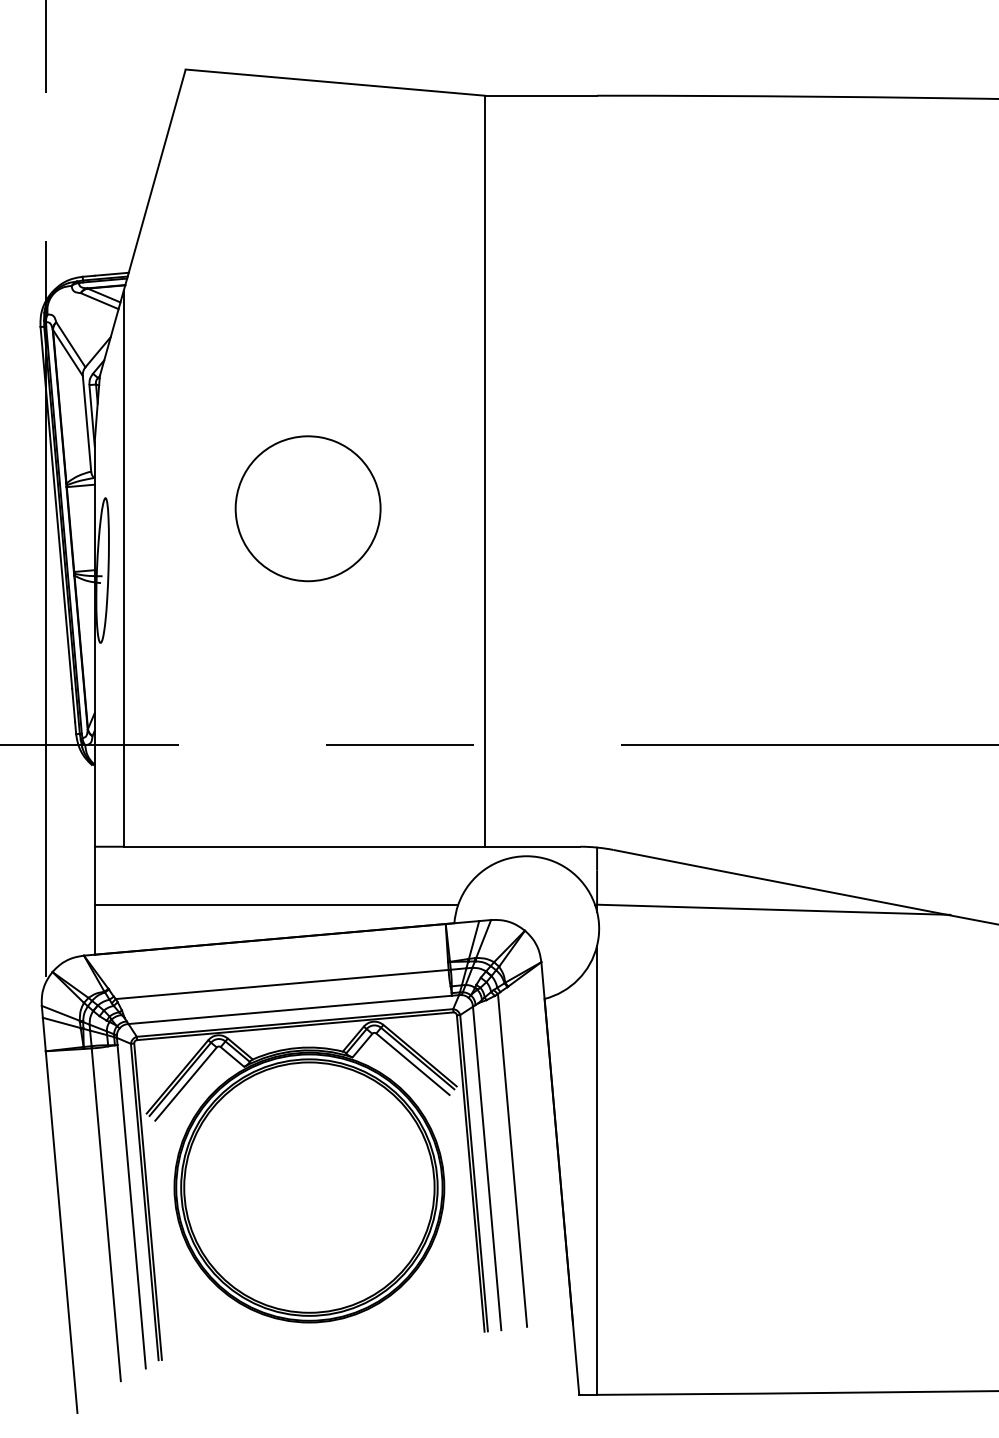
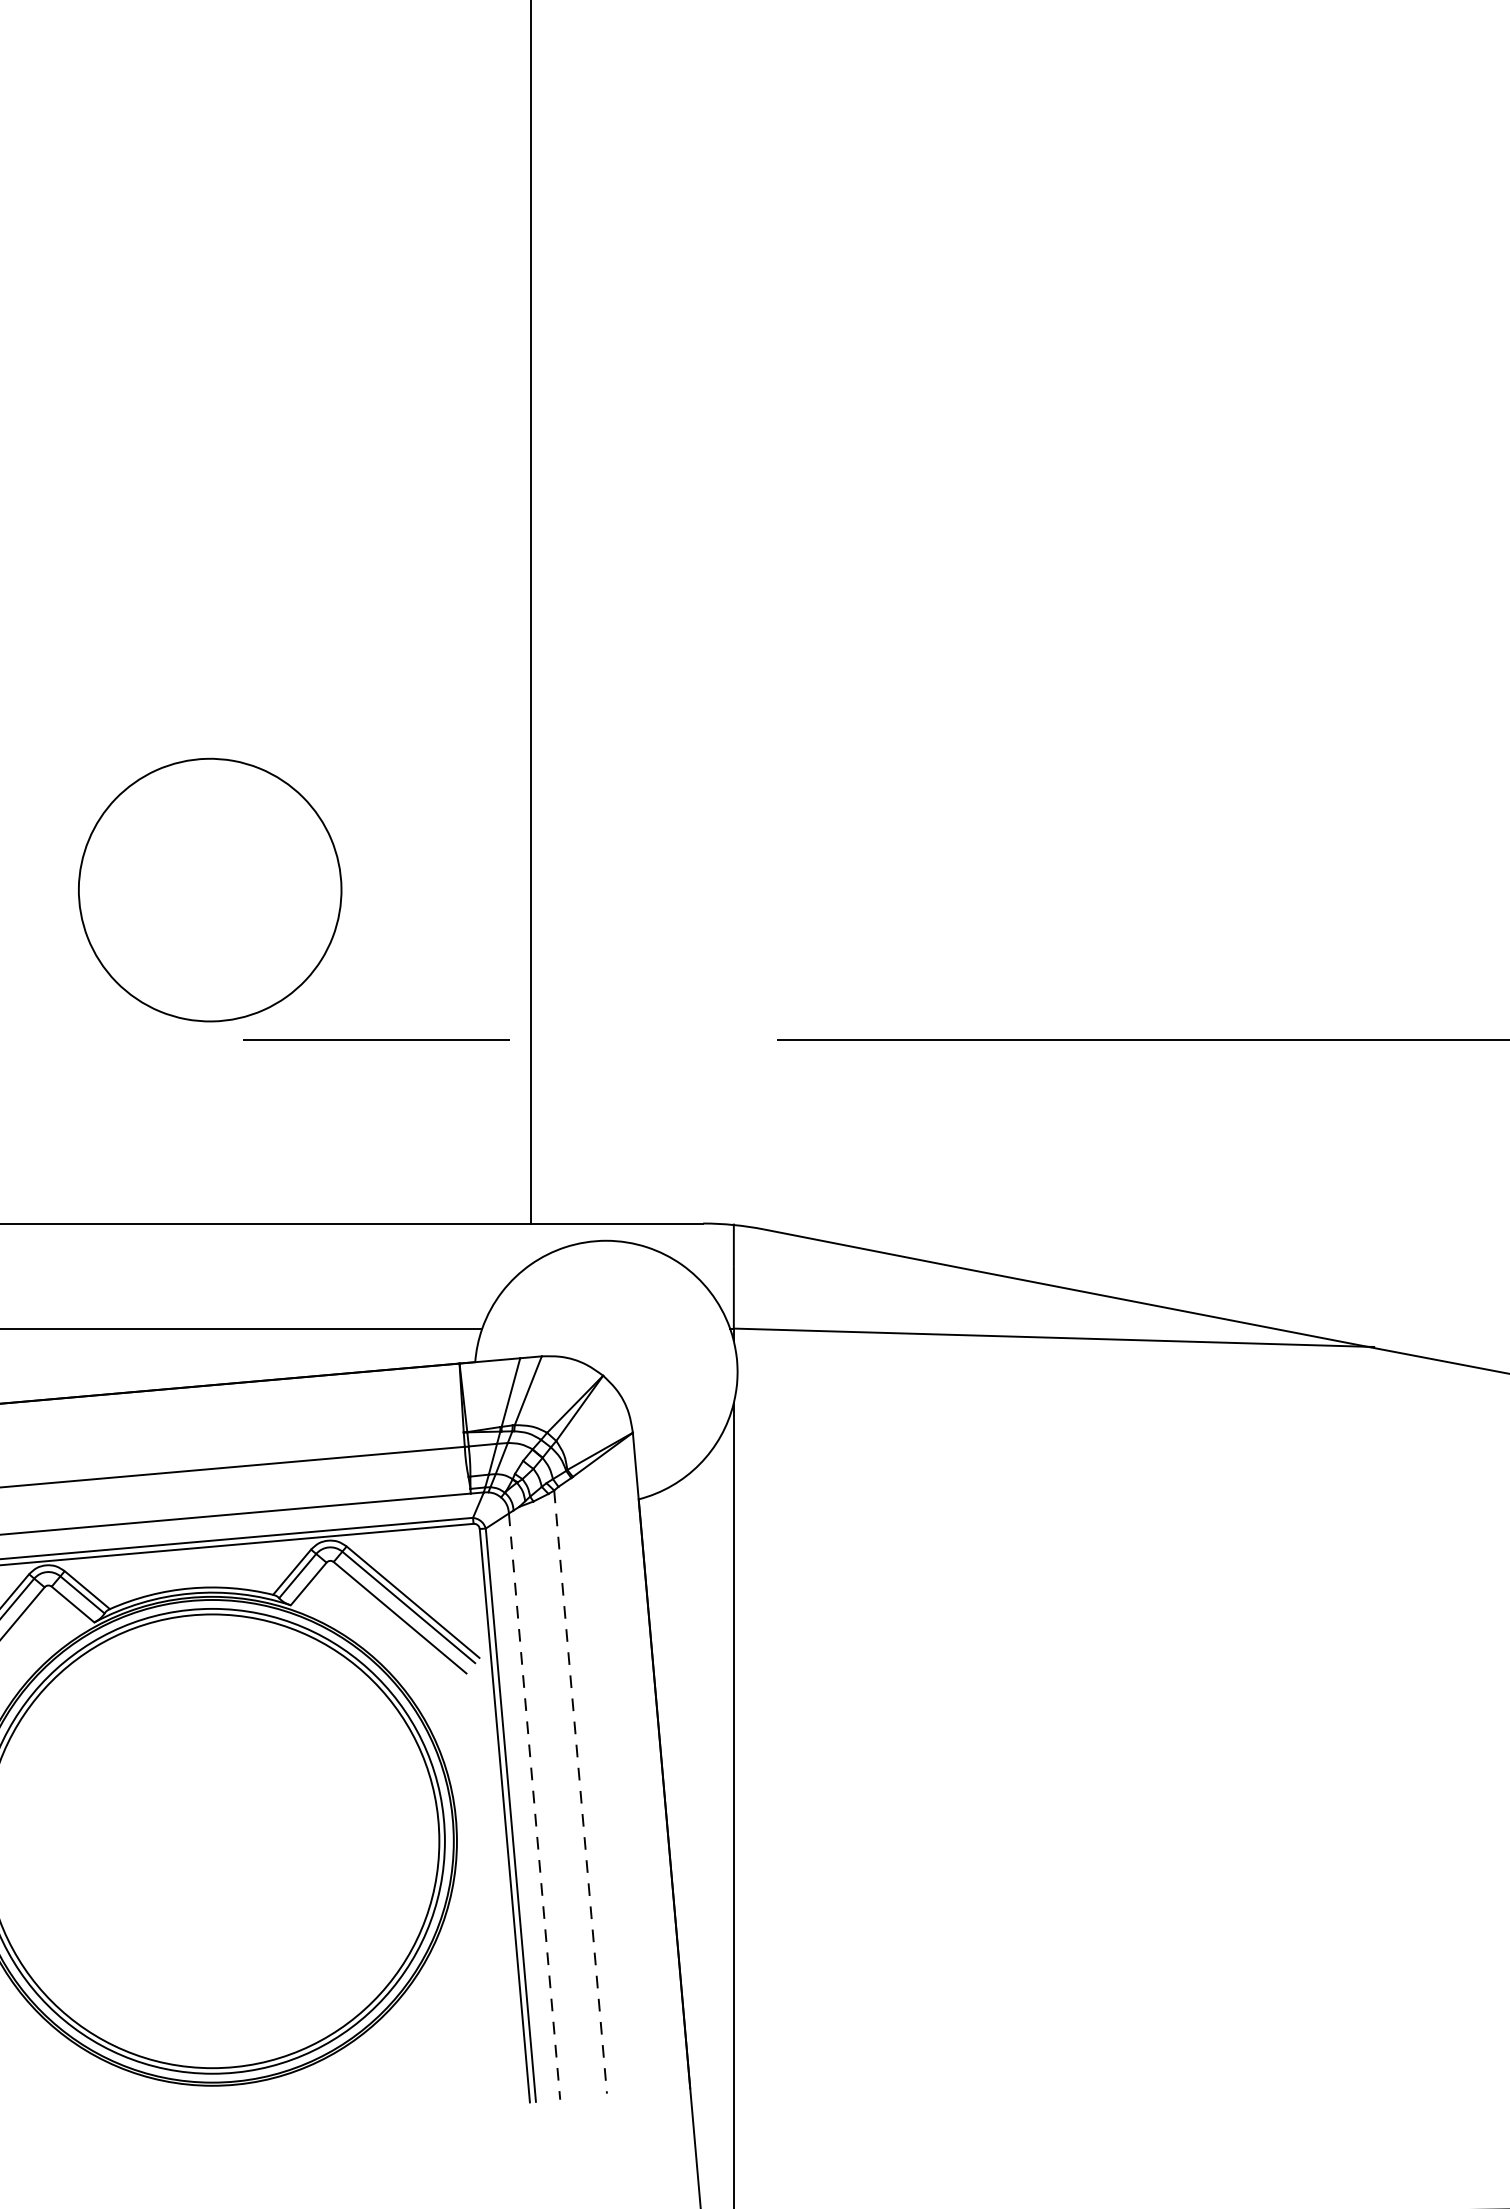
part: (307, 508) -> (209, 889), moved
line: (512, 1160) -> (580, 1792), solid -> dashed
line: (487, 1168) -> (535, 1806), solid -> dashed

